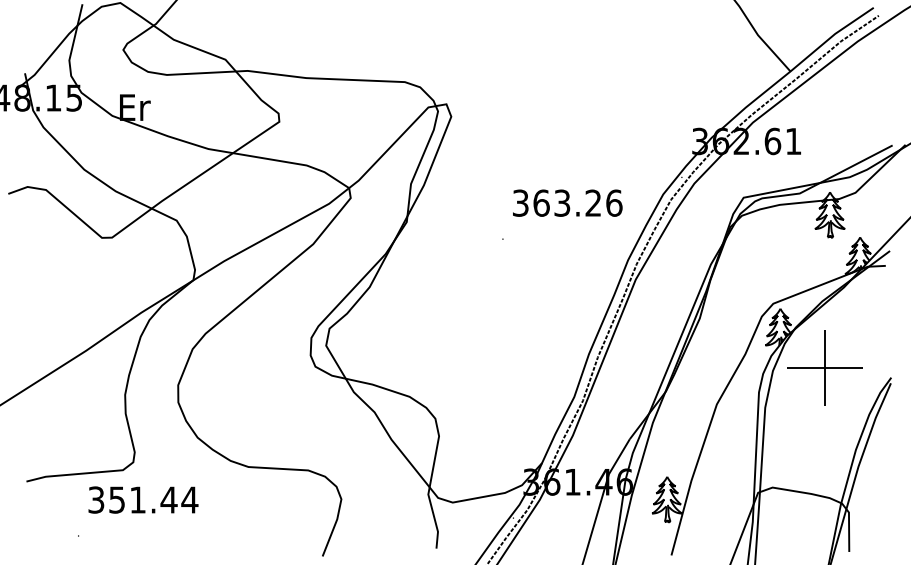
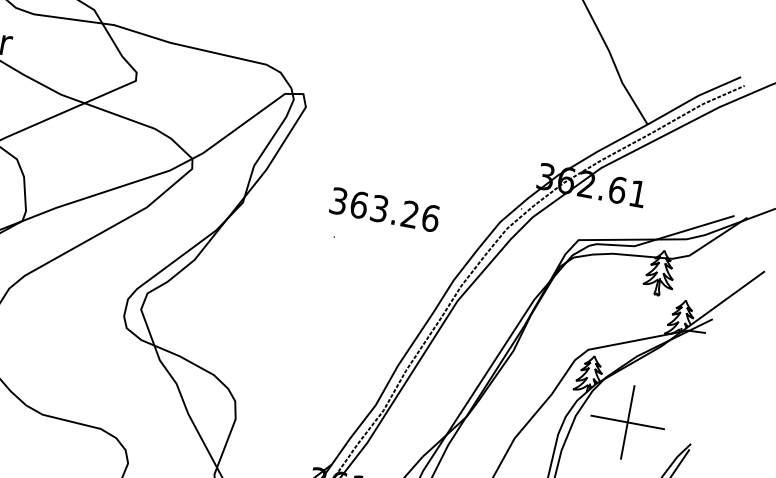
text: (567, 202) -> (384, 209), moved

